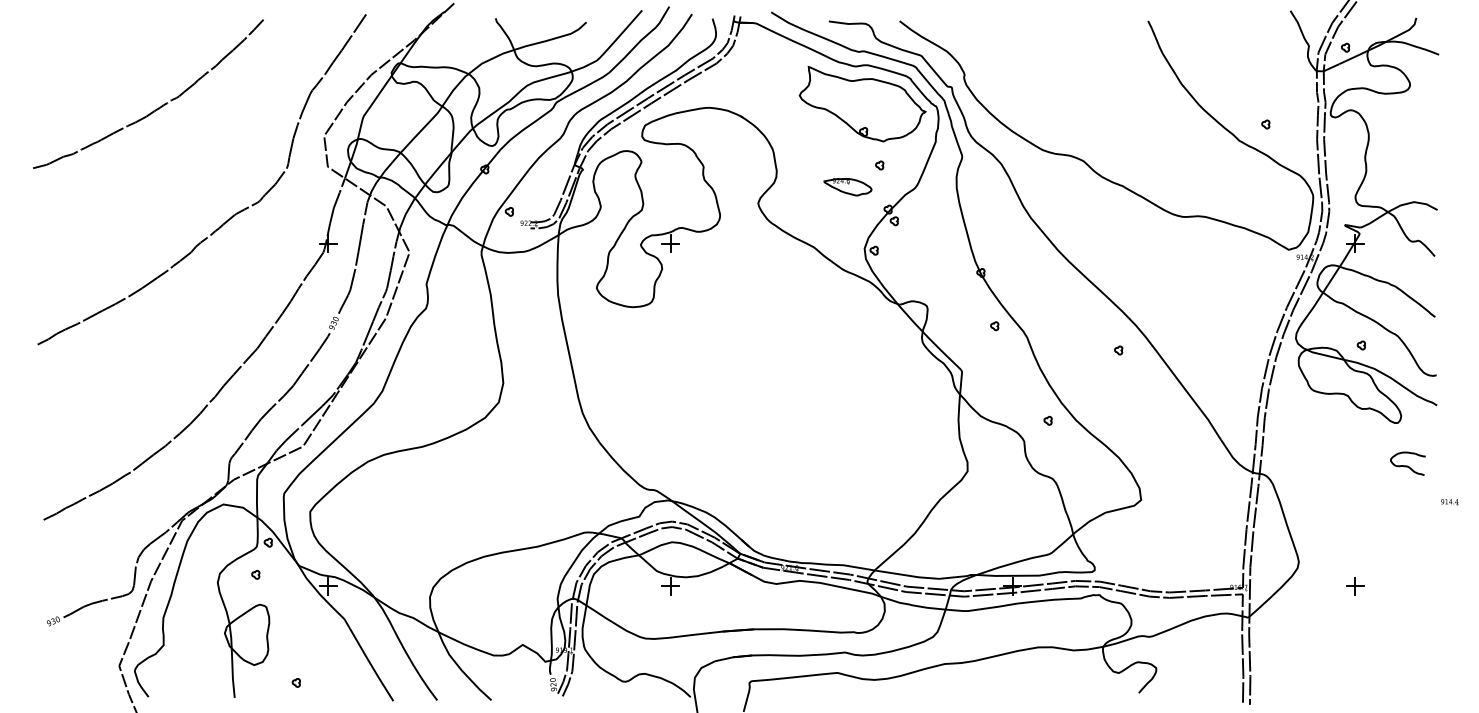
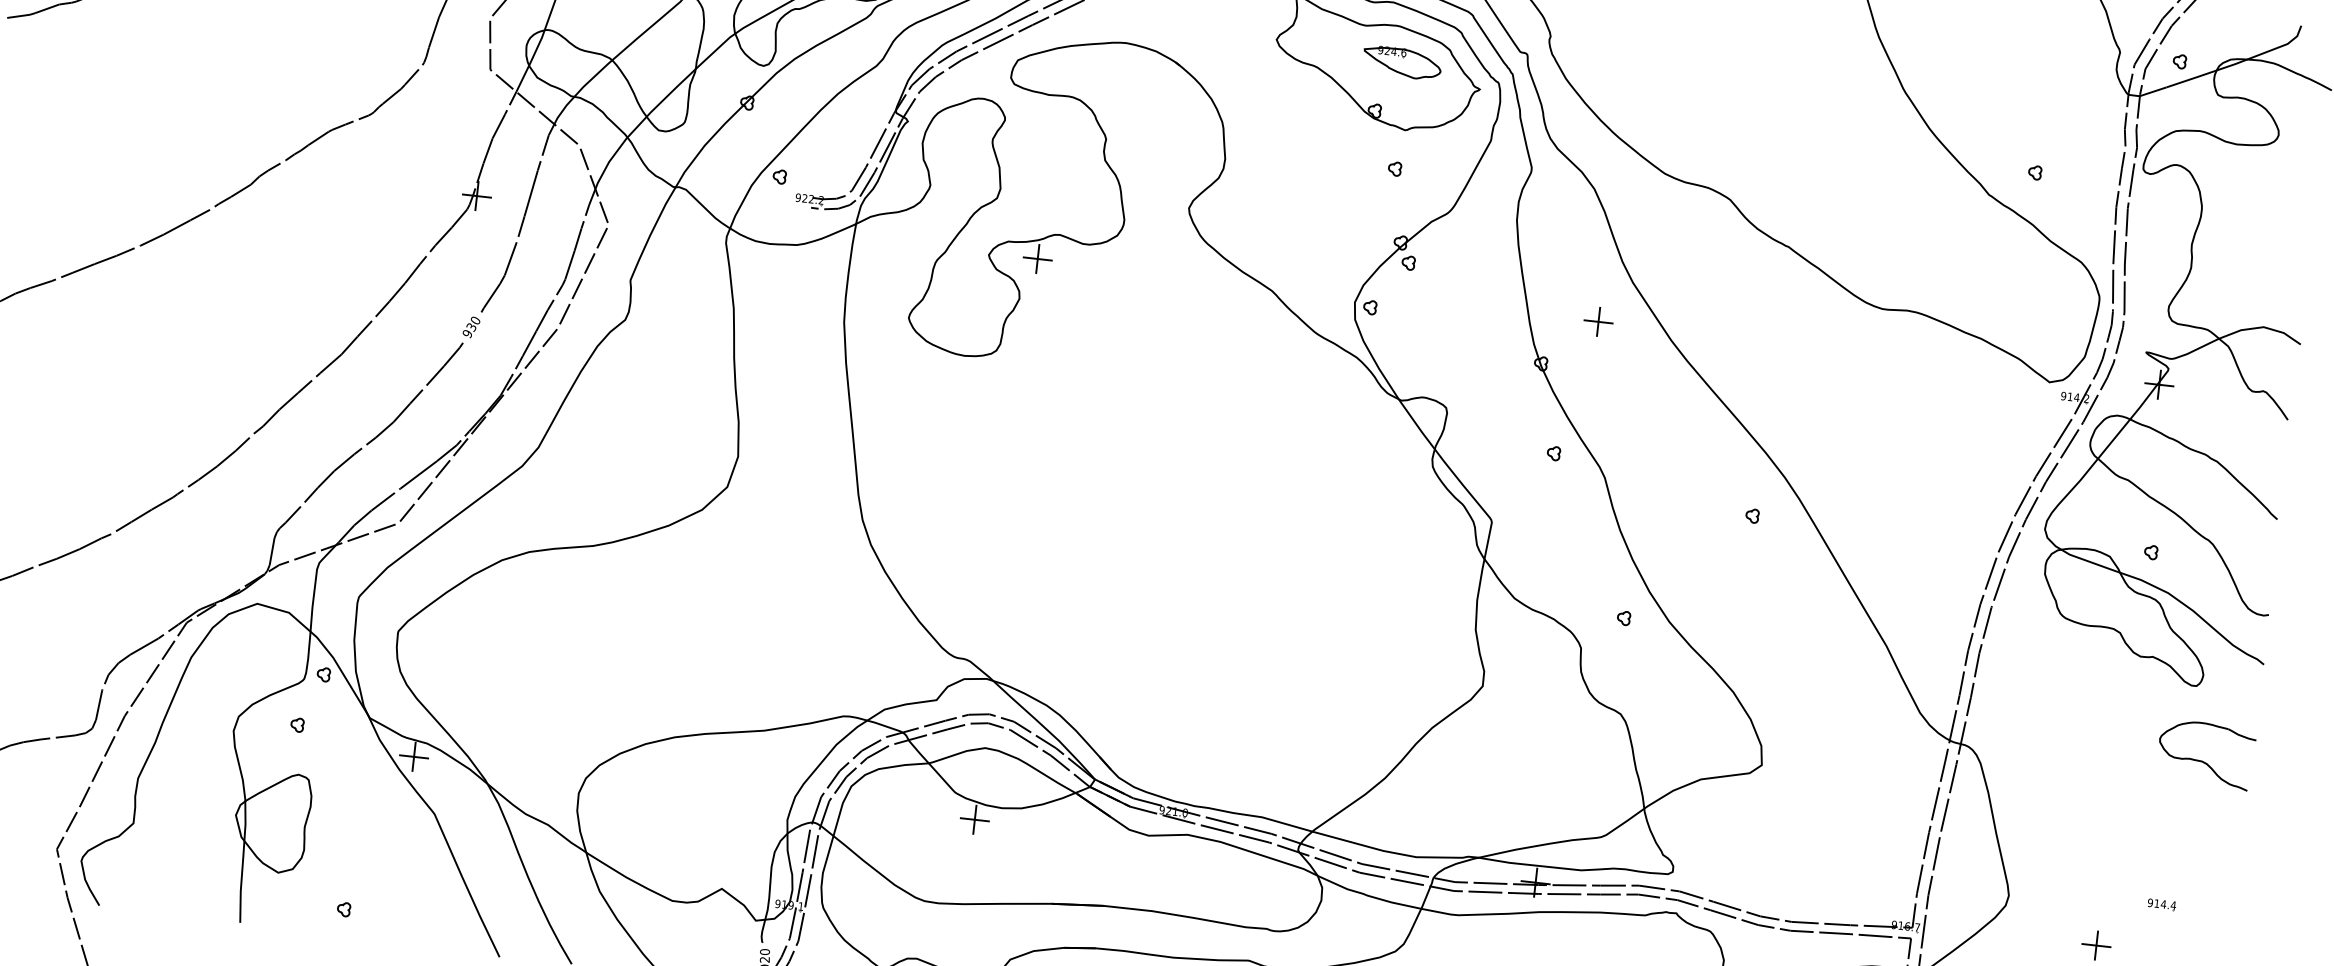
part: (847, 187) -> (1401, 63), moved
part: (1012, 243) -> (1598, 321), added
part: (1407, 463) -> (2204, 754), size x1.67
part: (1449, 502) -> (2161, 905), moved

